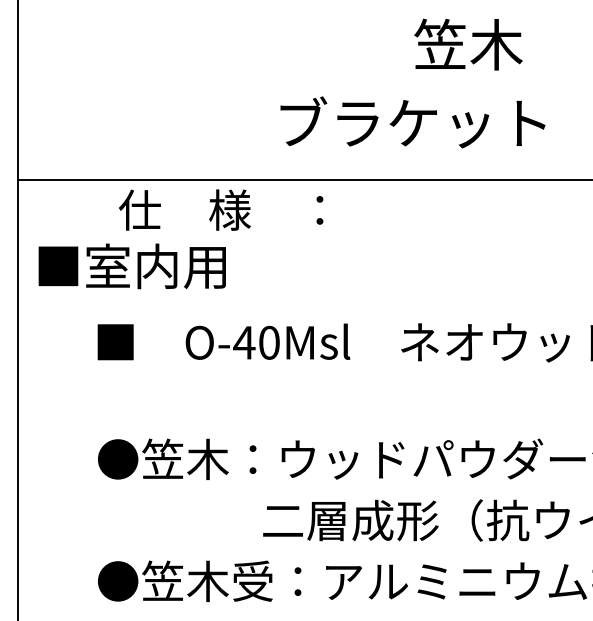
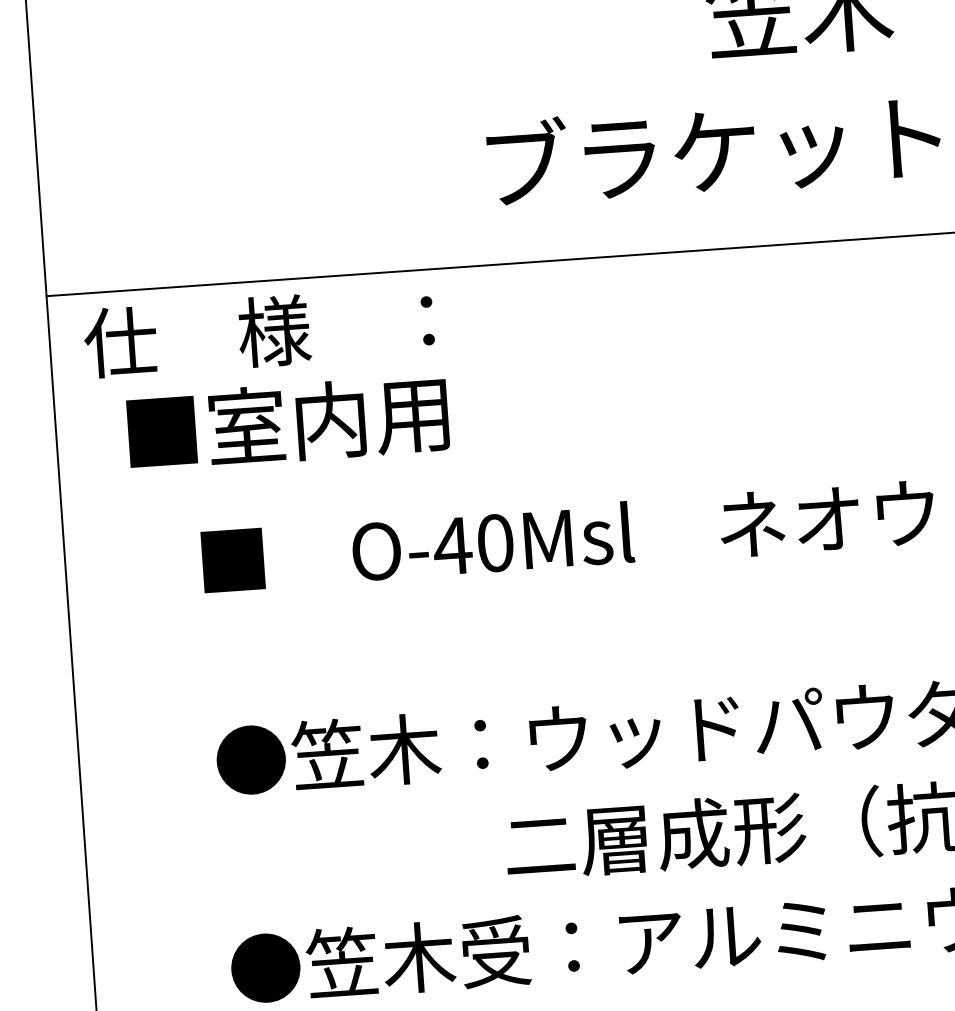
text: (221, 209) -> (259, 331), moved
text: (131, 266) -> (286, 423), moved

